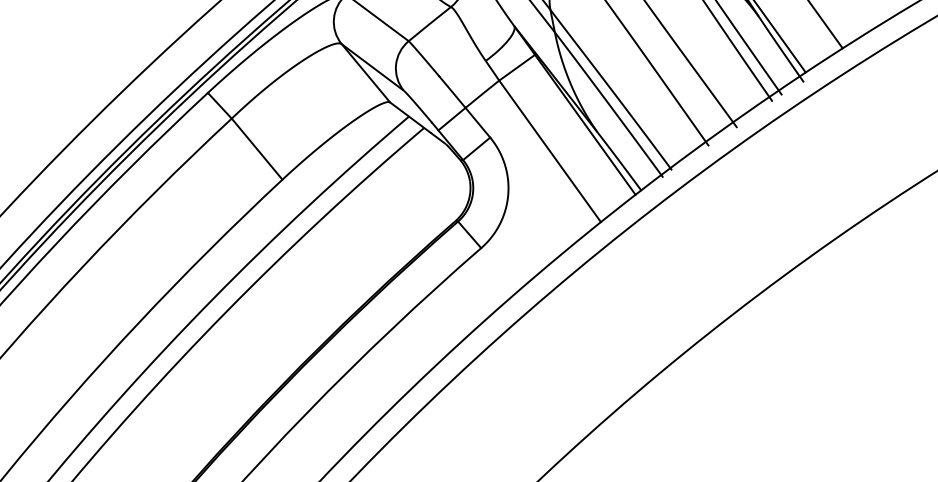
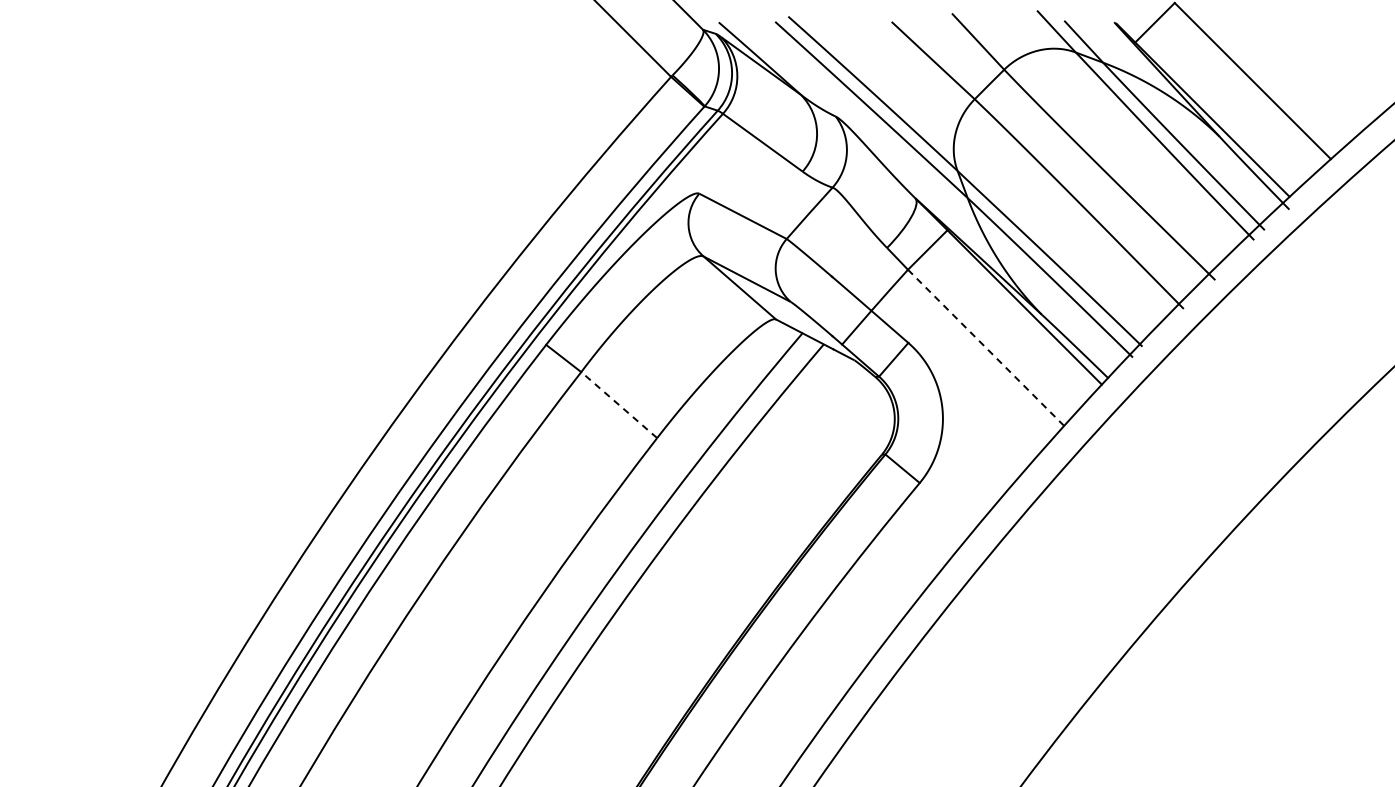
line: (256, 148) -> (618, 404), solid -> dashed
line: (549, 151) -> (985, 347), solid -> dashed

